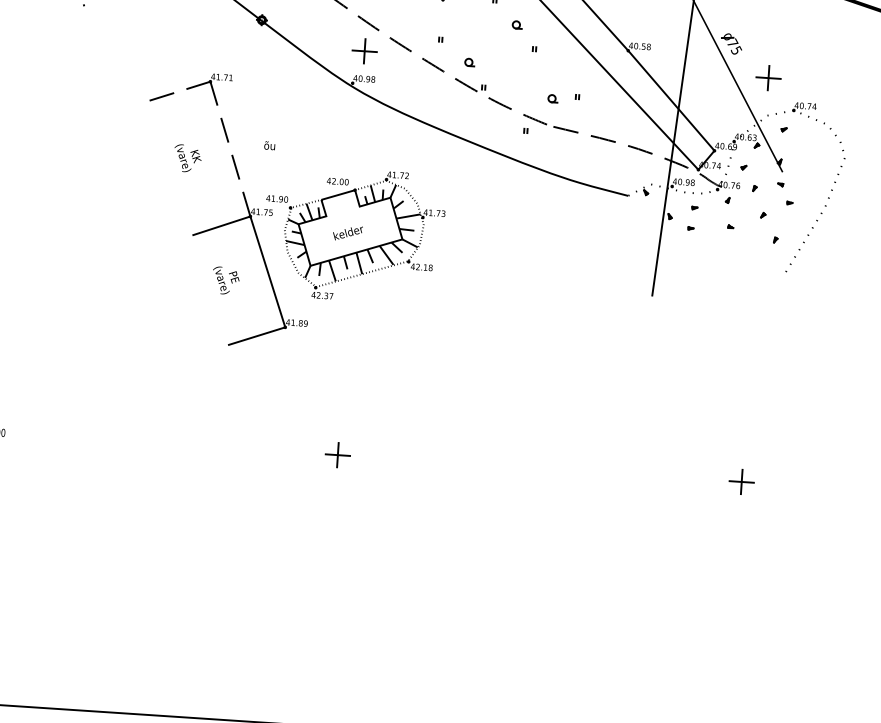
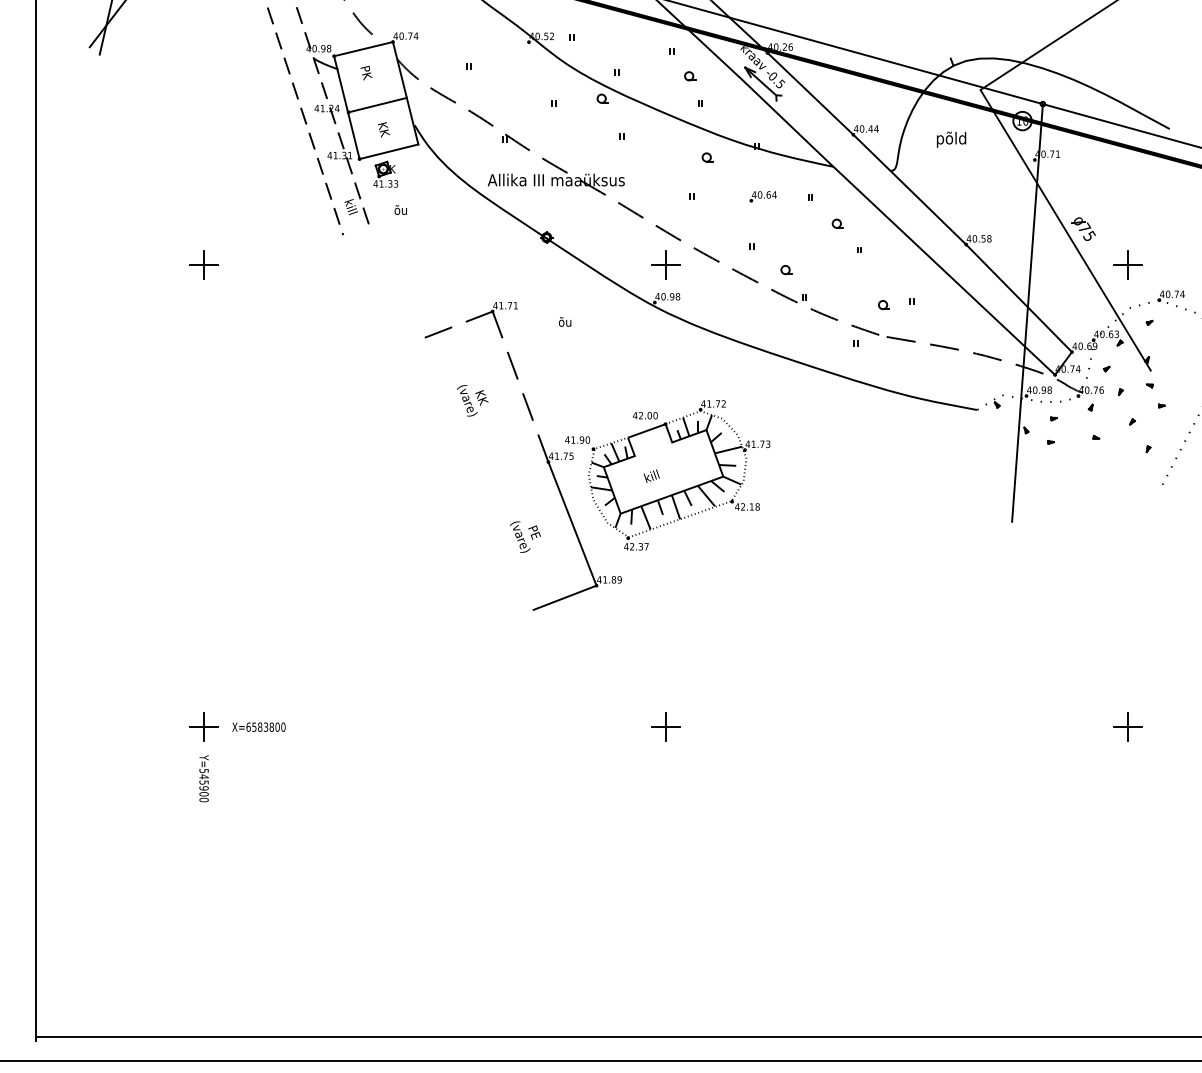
text: (269, 145) -> (564, 321), moved
line: (221, 225) -> (516, 474), removed
text: (350, 232) -> (663, 472), kelder -> kill

